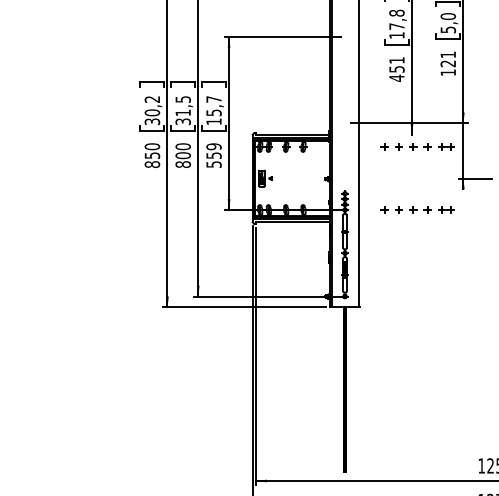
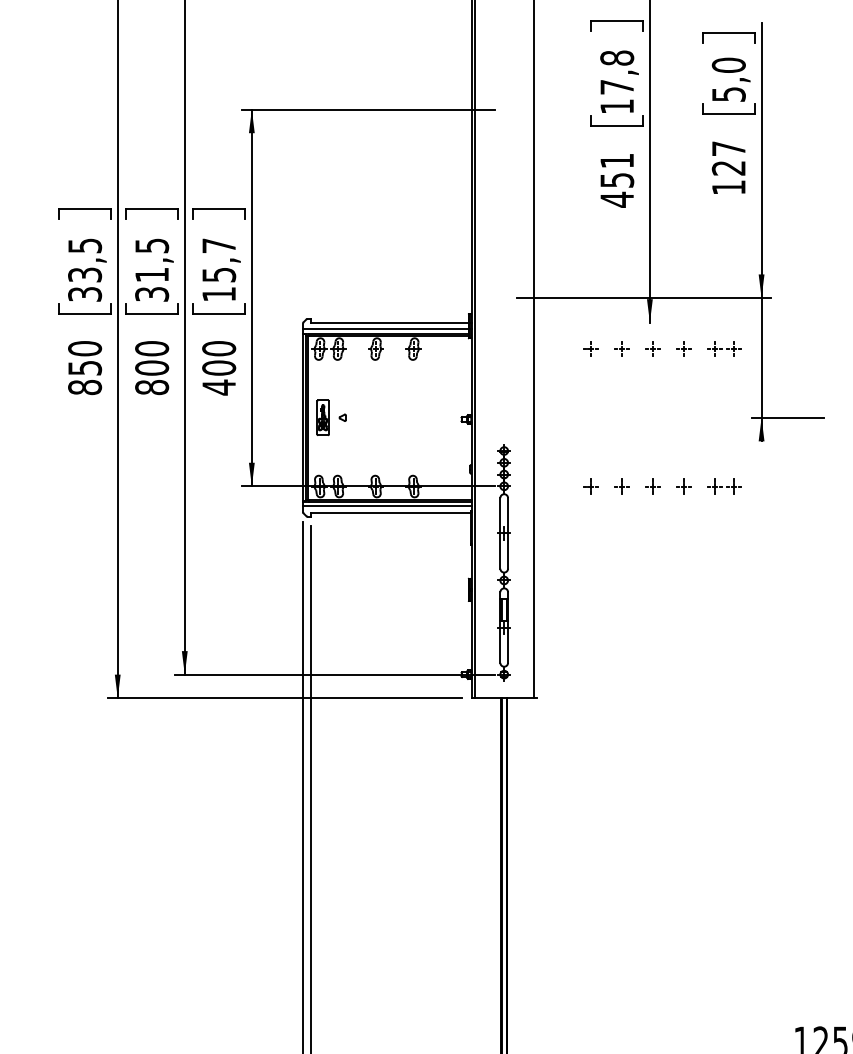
text: (447, 54) -> (727, 147), 121 -> 127
text: (152, 106) -> (85, 261), 30,2 -> 33,5
text: (213, 155) -> (217, 367), 559 -> 400

